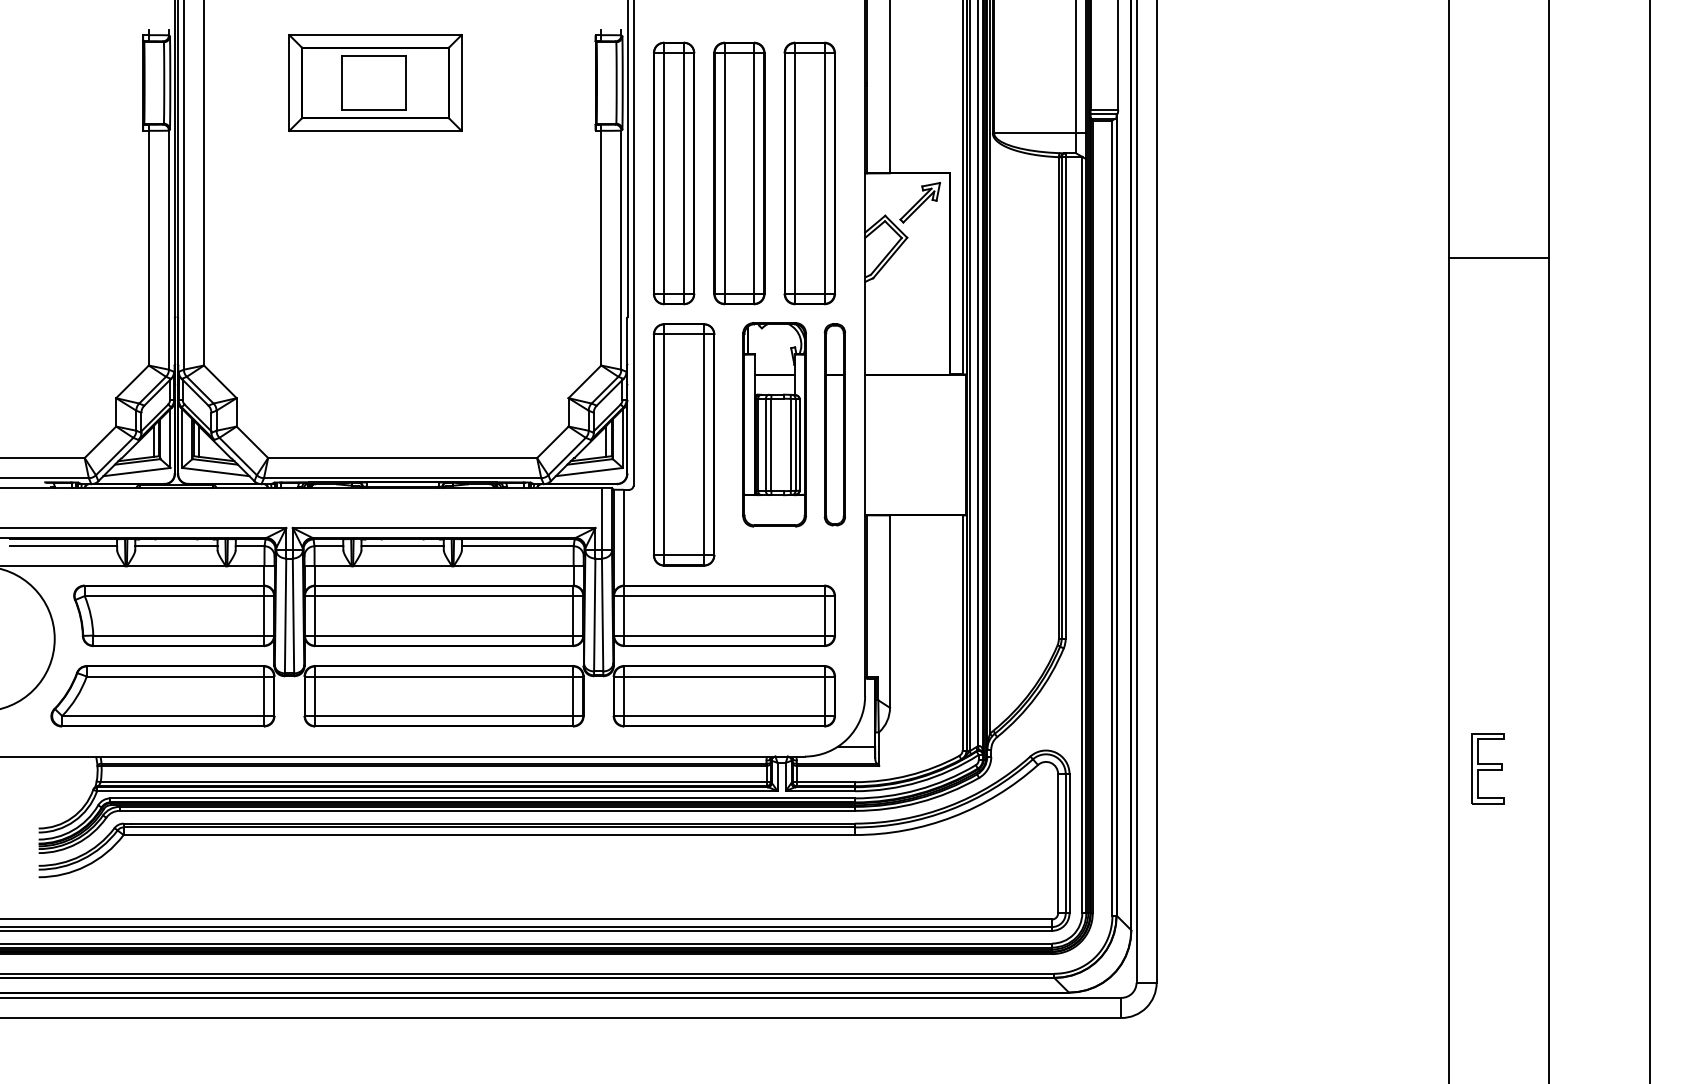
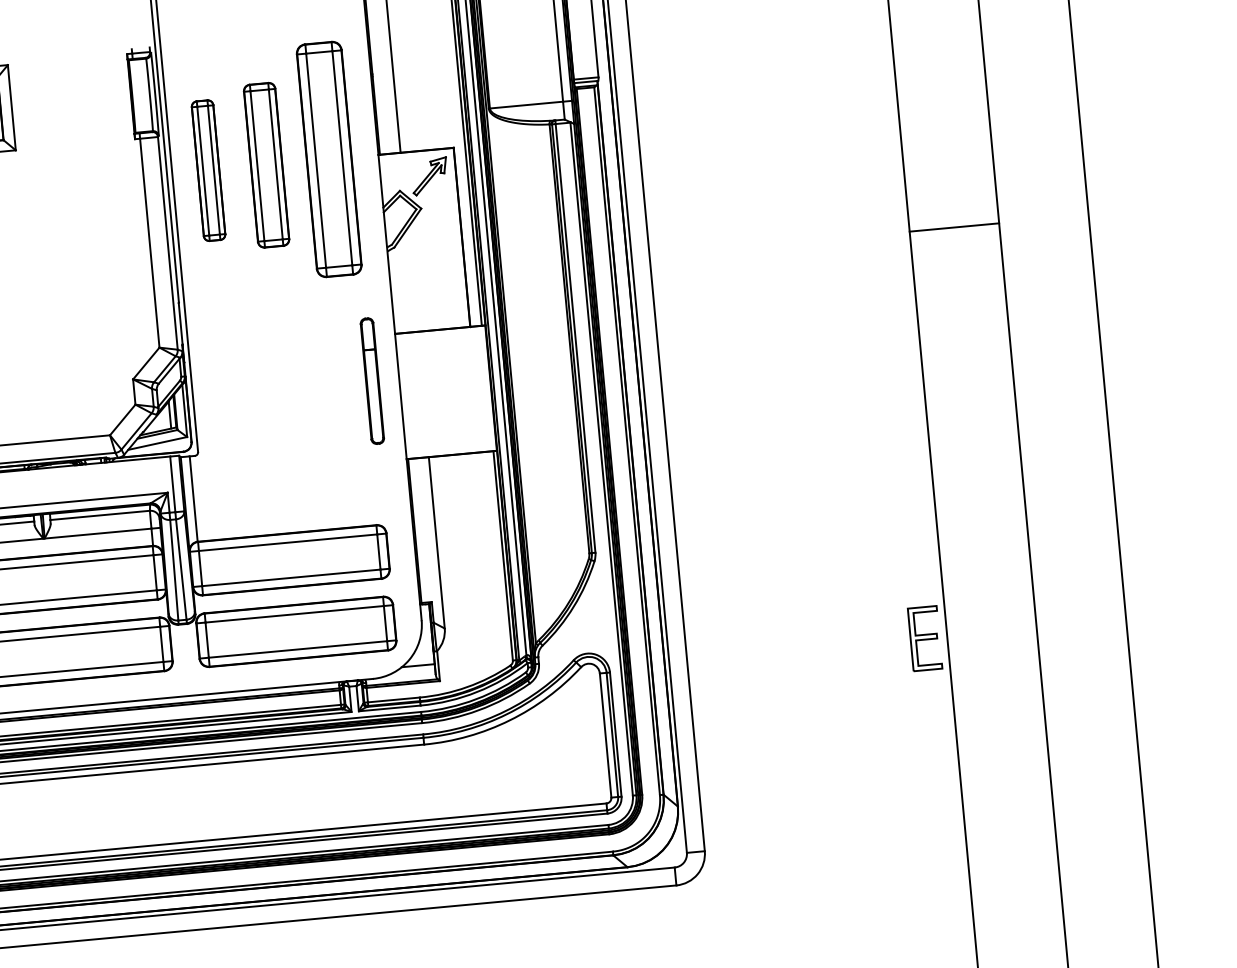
part: (674, 173) -> (208, 170), size x0.6
part: (739, 173) -> (266, 165), size x0.7
line: (1498, 257) -> (953, 227), moved
part: (774, 424) -> (318, 385), removed
part: (834, 424) -> (371, 380), size x0.7
part: (683, 444) -> (239, 411), removed
part: (1487, 768) -> (924, 638), moved

